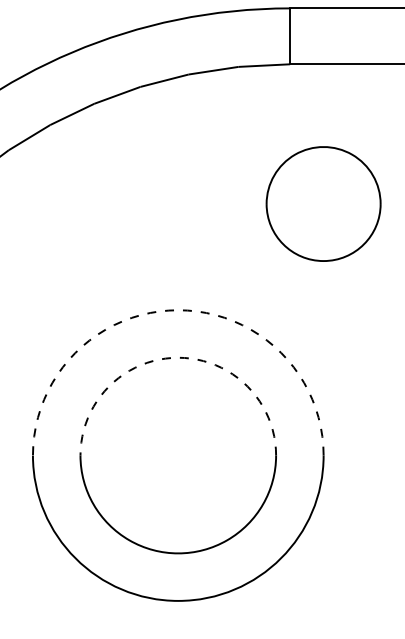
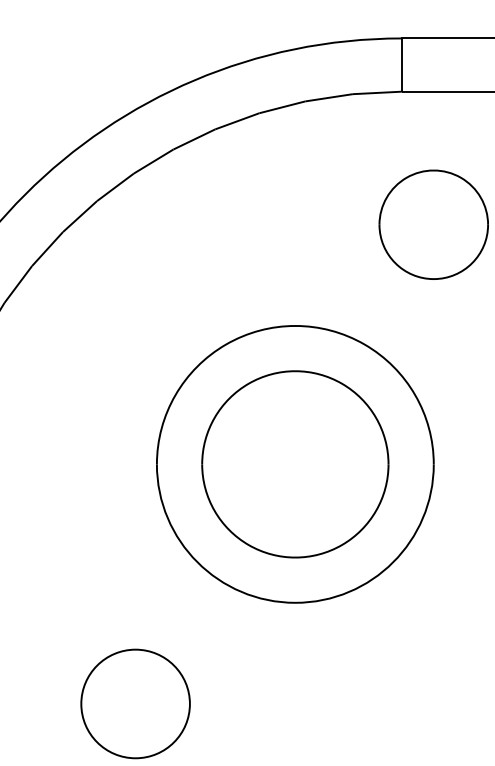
arc: (178, 309) -> (295, 325), dashed -> solid
arc: (178, 358) -> (295, 371), dashed -> solid

